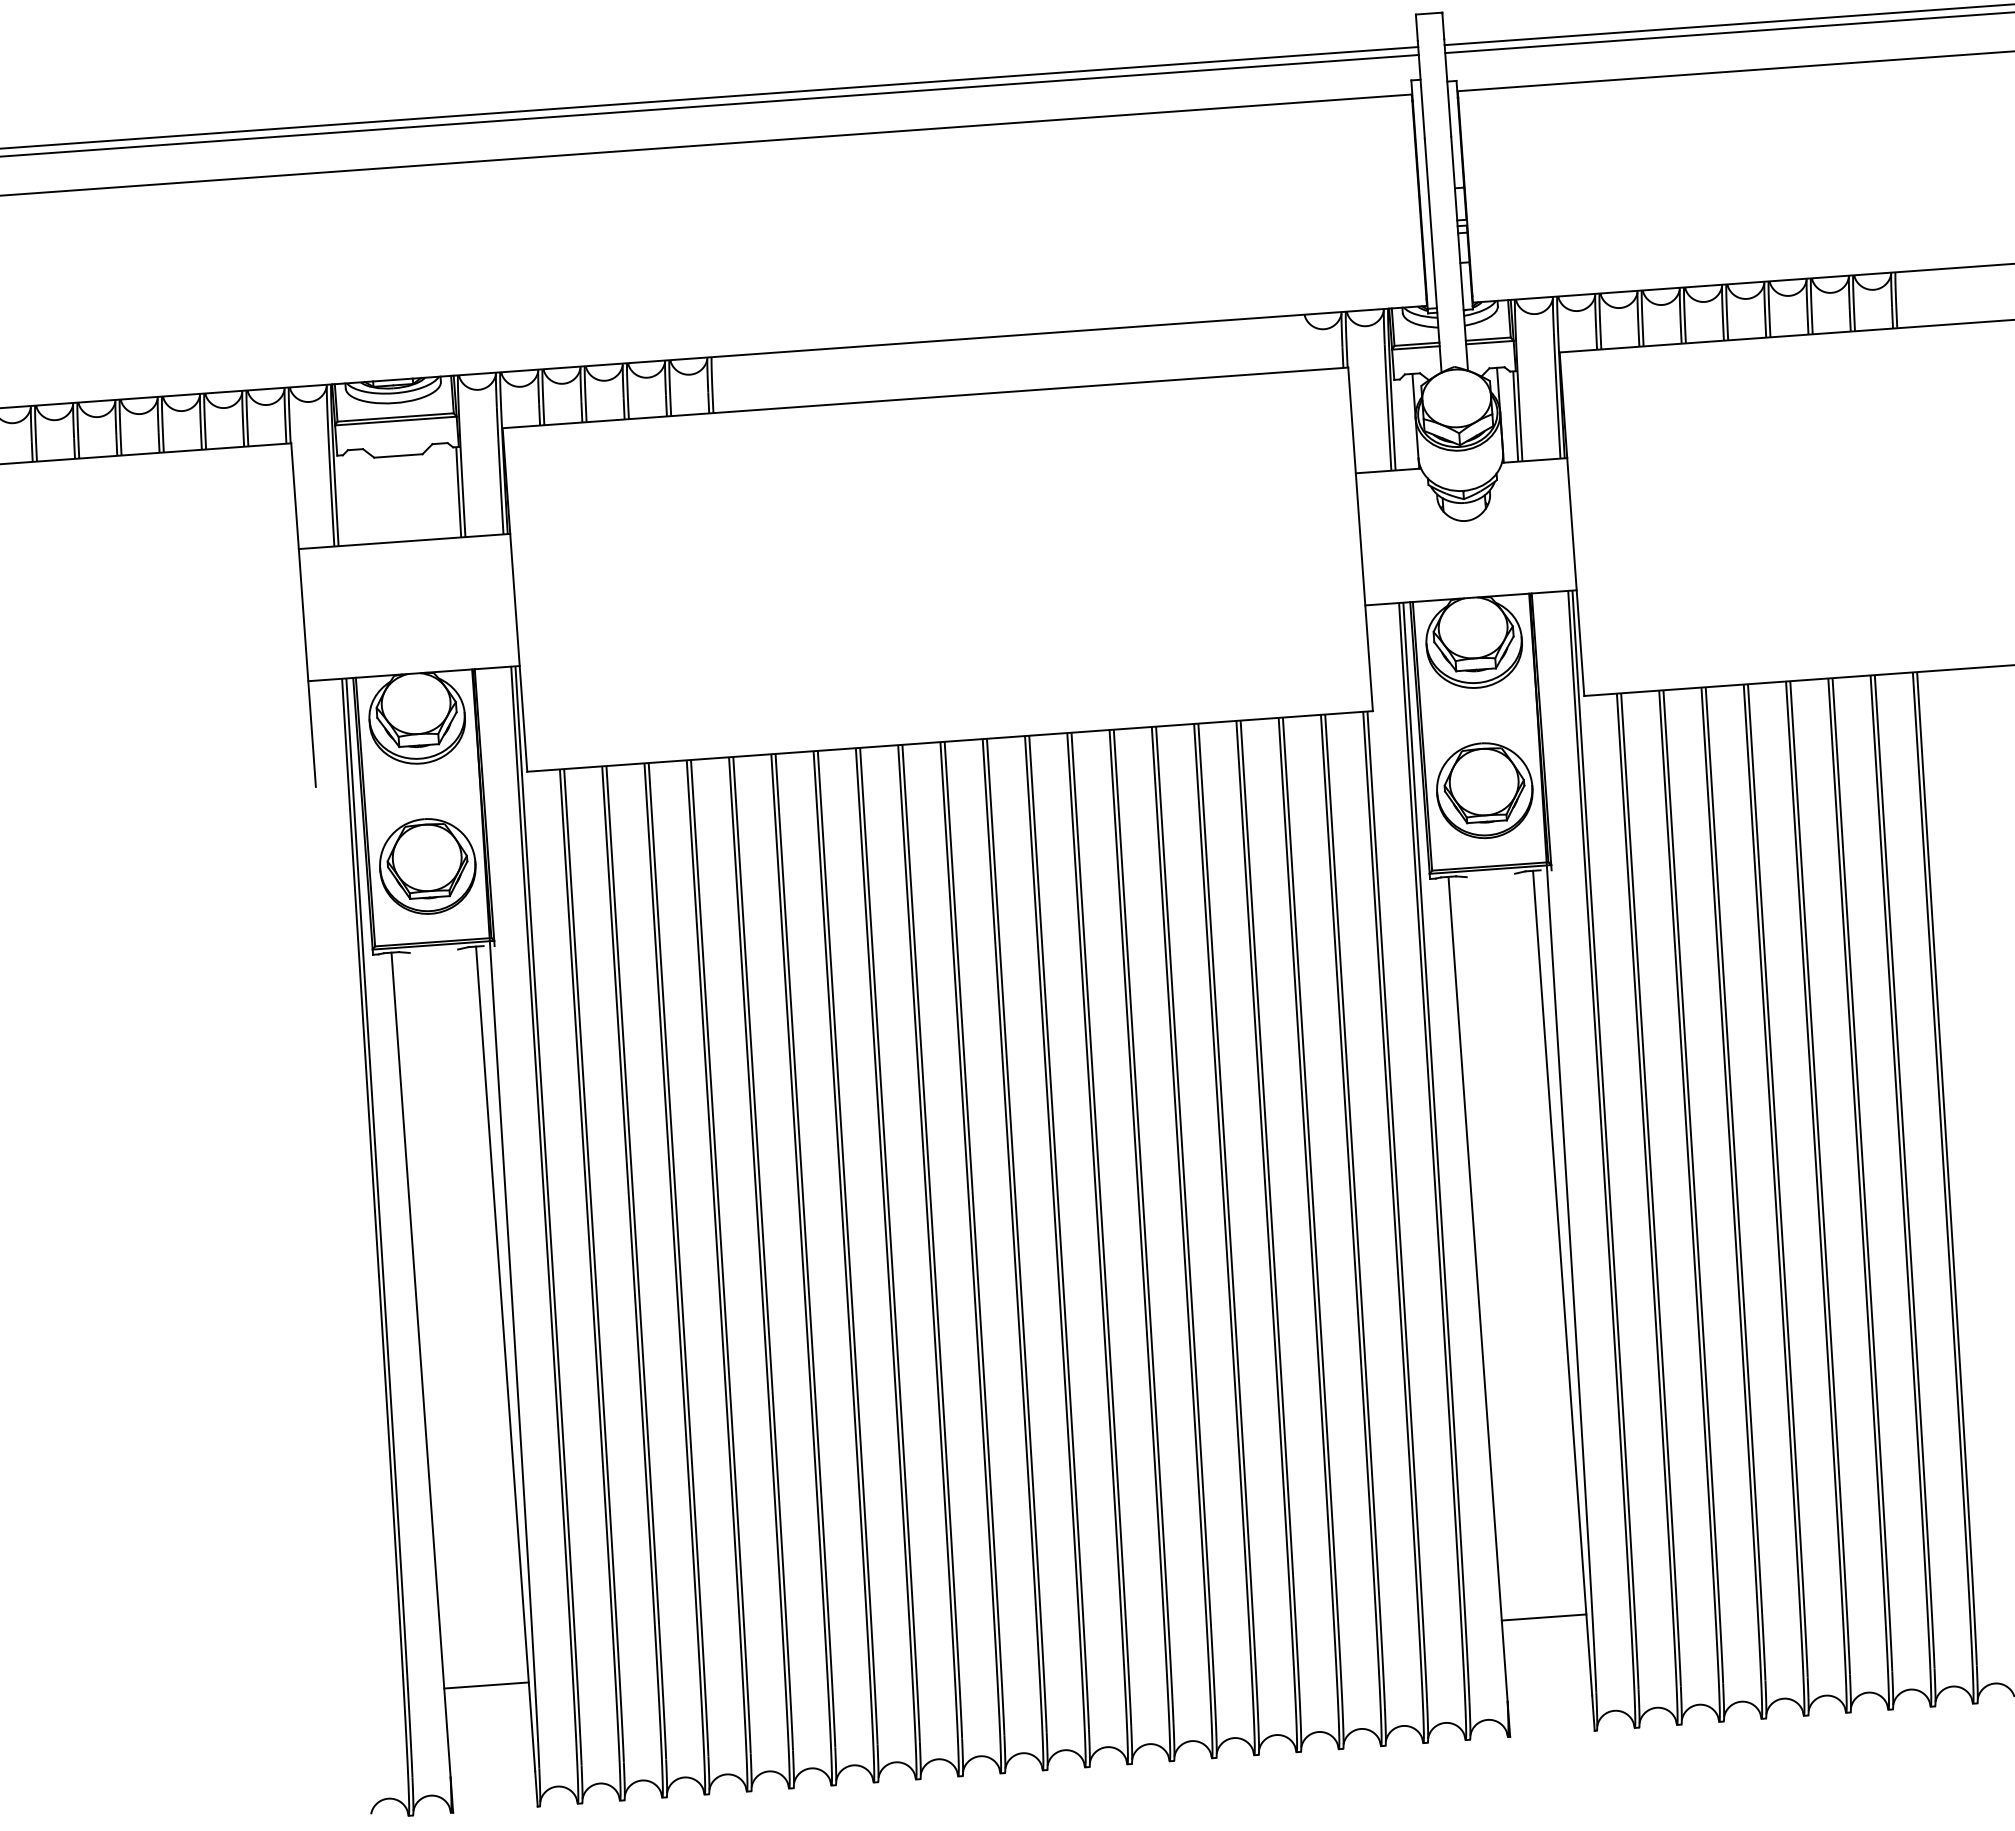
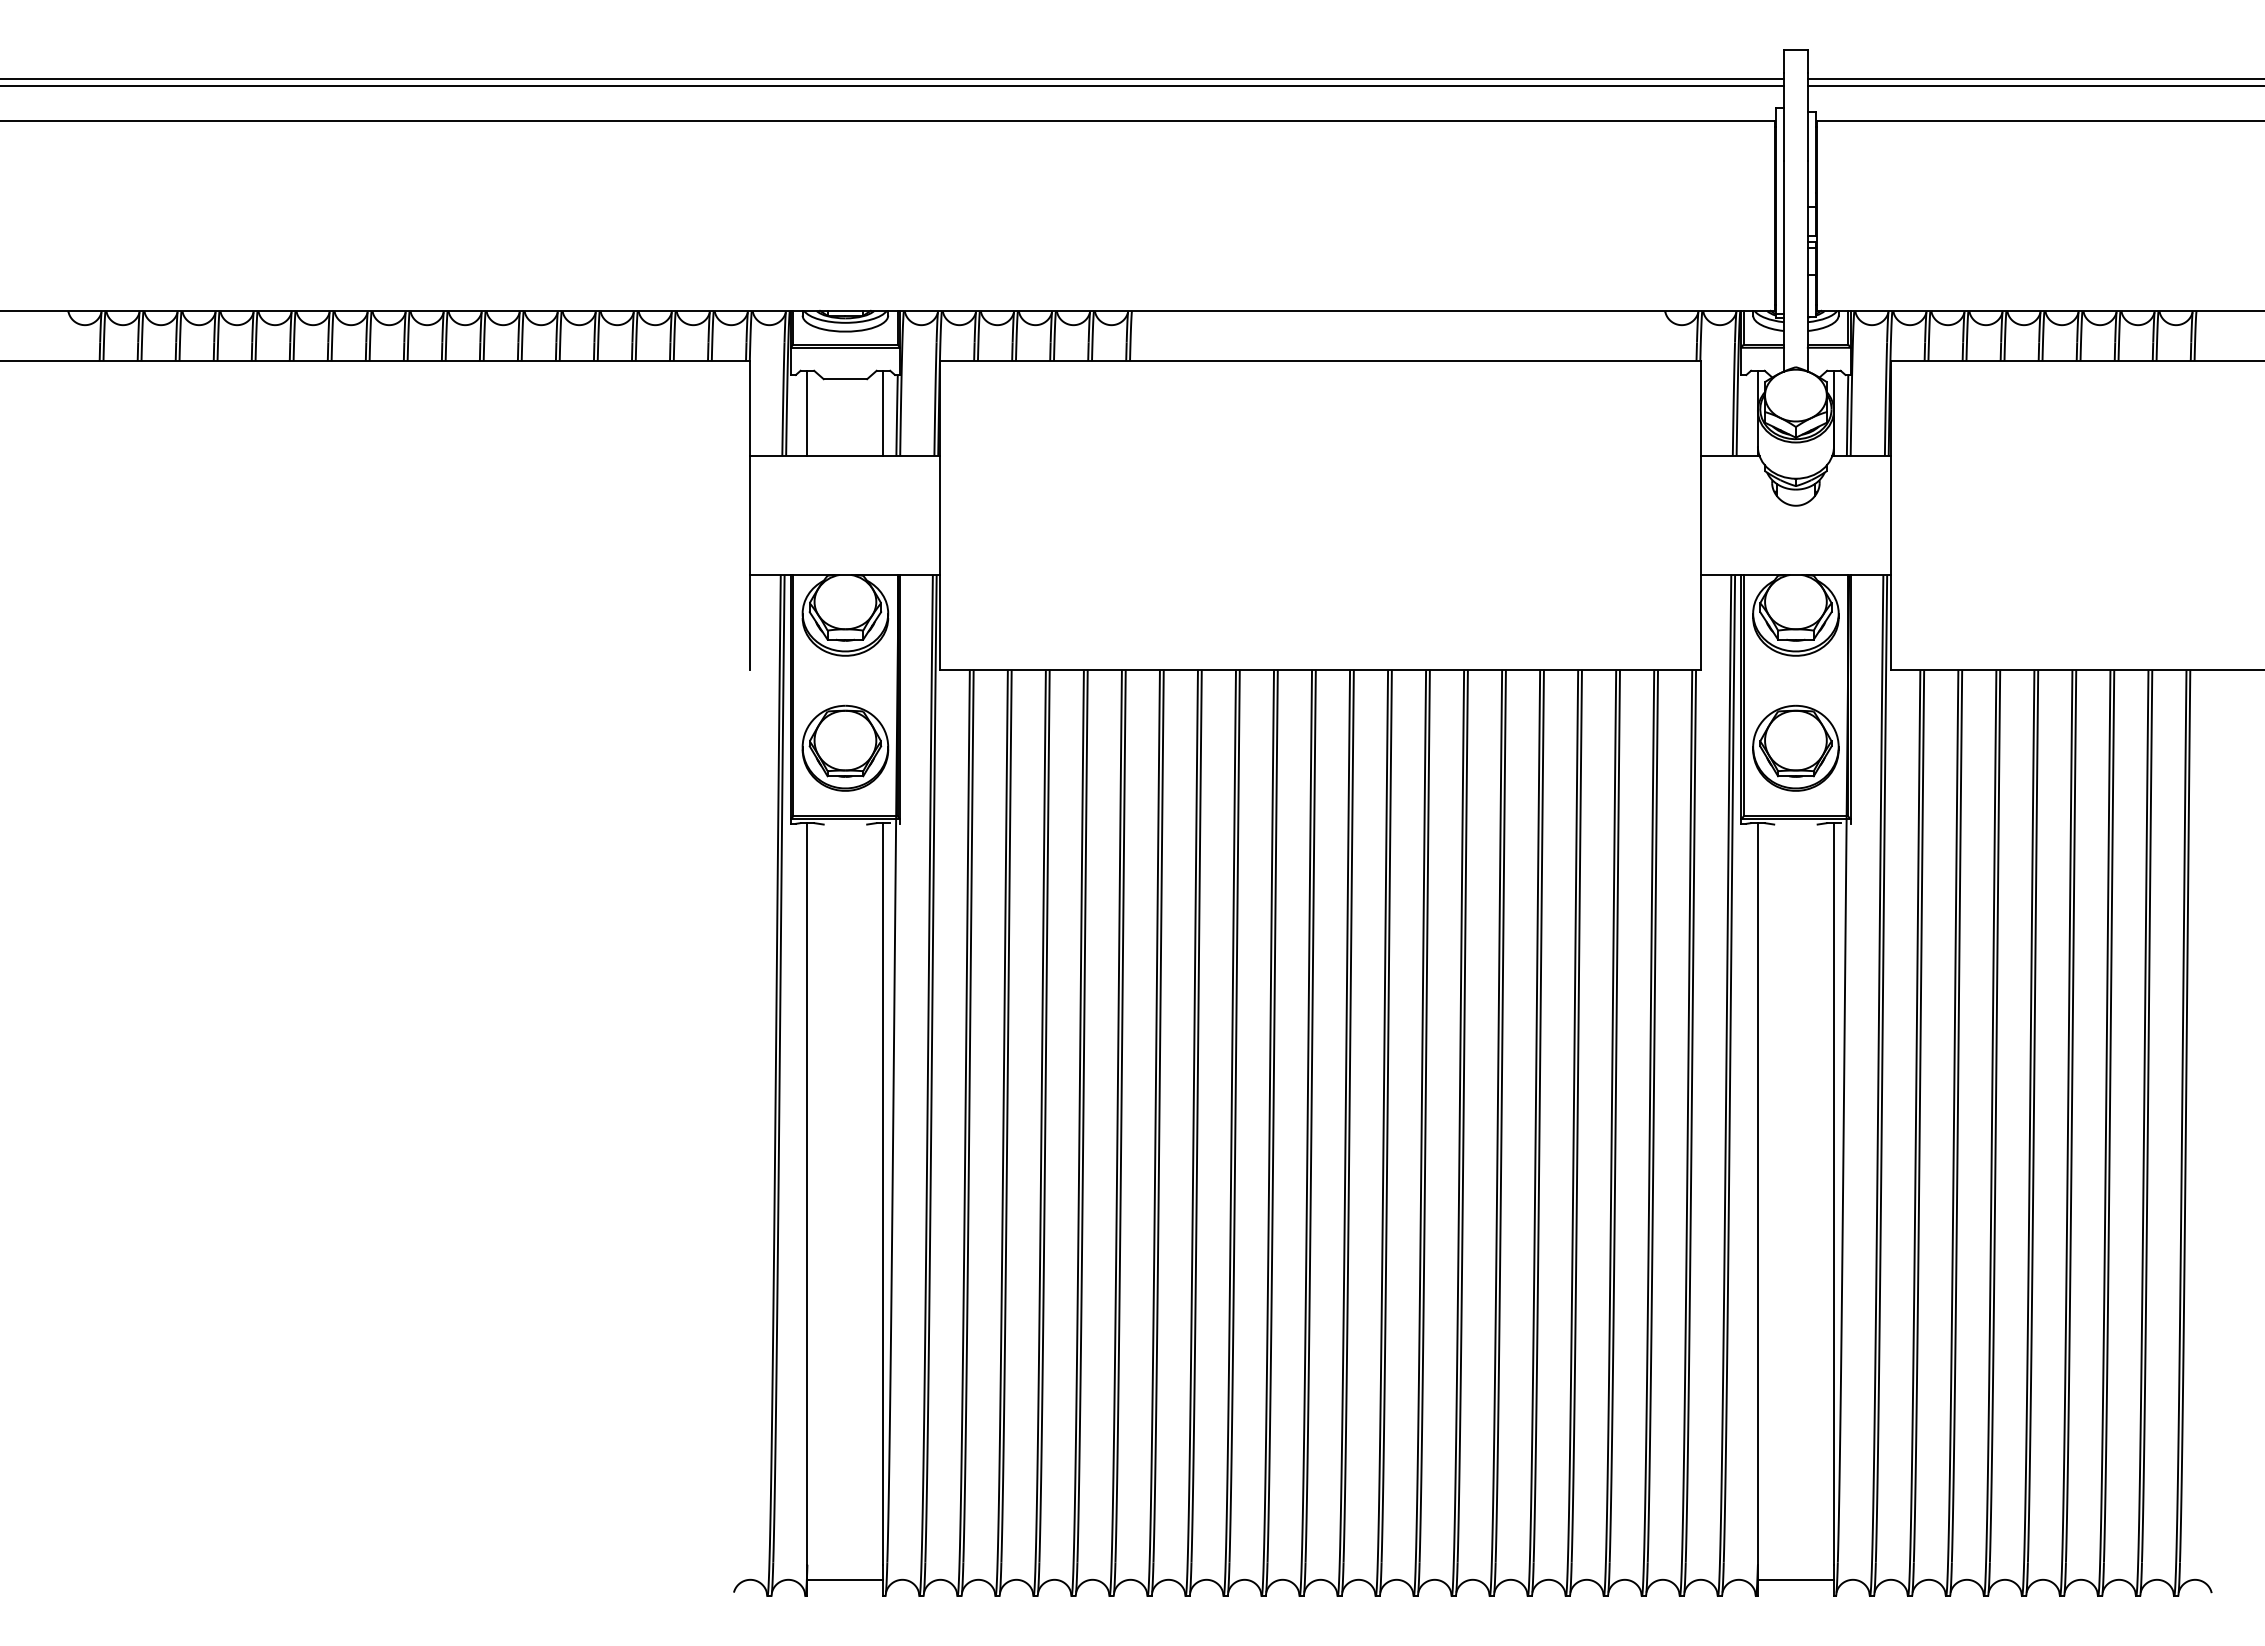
line: (443, 491) -> (883, 413), added
line: (358, 497) -> (807, 413), added
line: (1543, 1617) -> (1795, 1579), moved
line: (486, 1685) -> (845, 1579), moved

